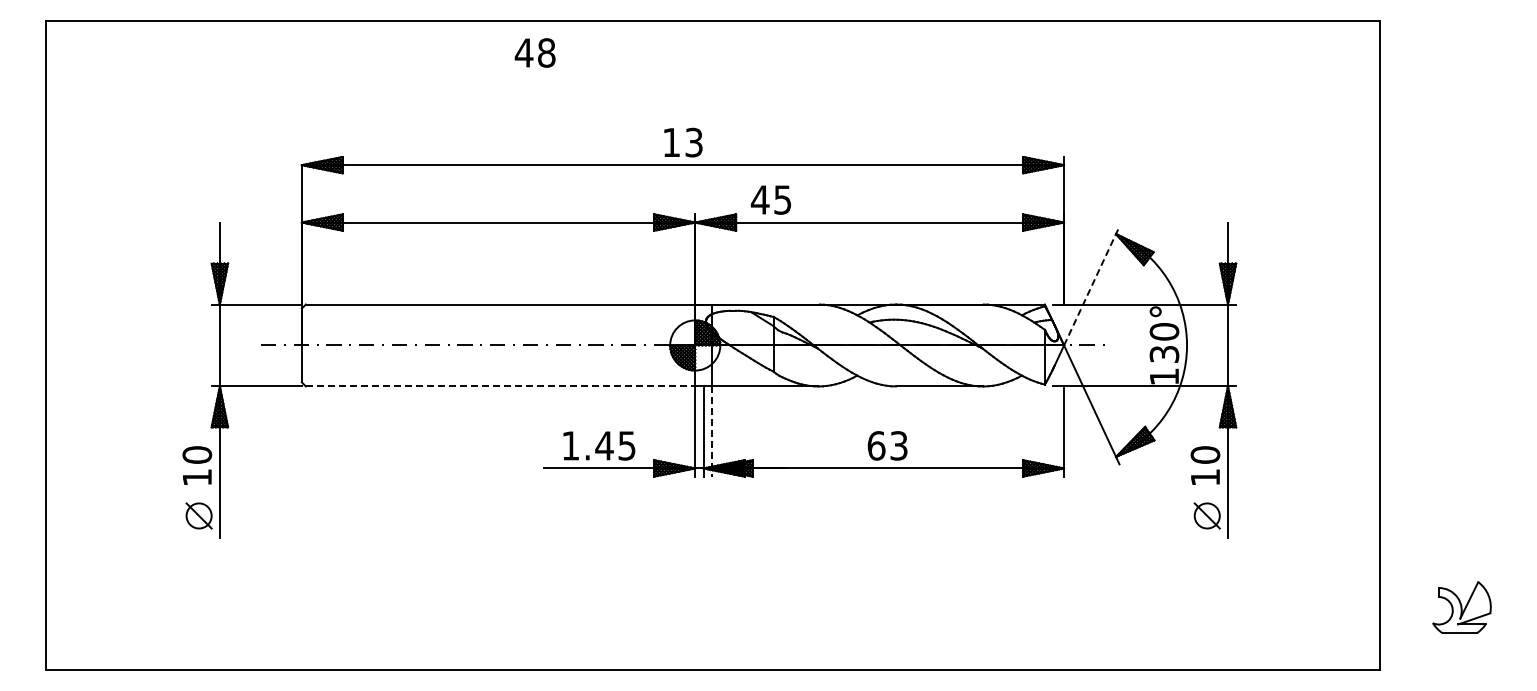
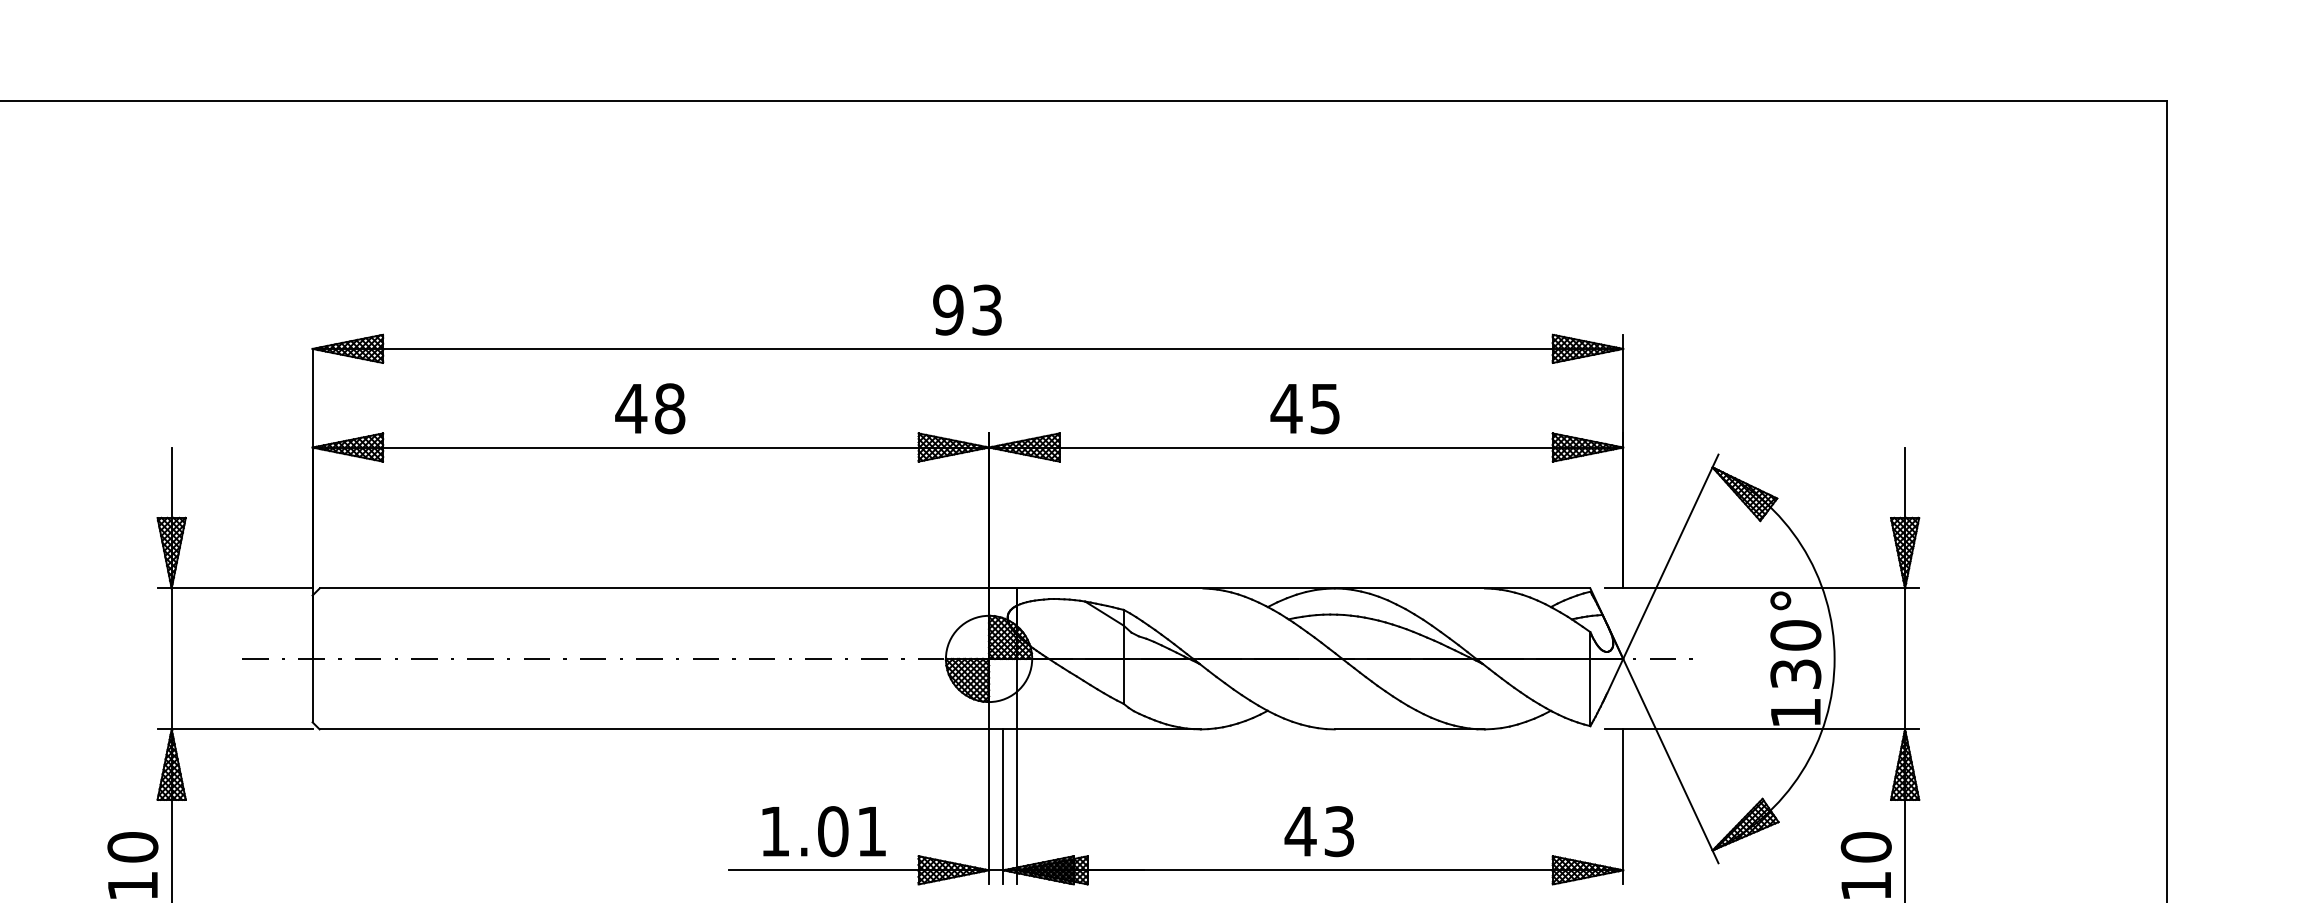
text: (534, 52) -> (649, 407), moved
text: (671, 142) -> (948, 309), 13 -> 93
text: (770, 199) -> (1304, 407), moved
line: (1091, 286) -> (1670, 557), dashed -> solid
line: (500, 386) -> (654, 729), dashed -> solid
line: (711, 432) -> (1017, 808), dashed -> solid
text: (615, 445) -> (851, 830), 1.45 -> 1.01
text: (876, 445) -> (1300, 830), 63 -> 43

